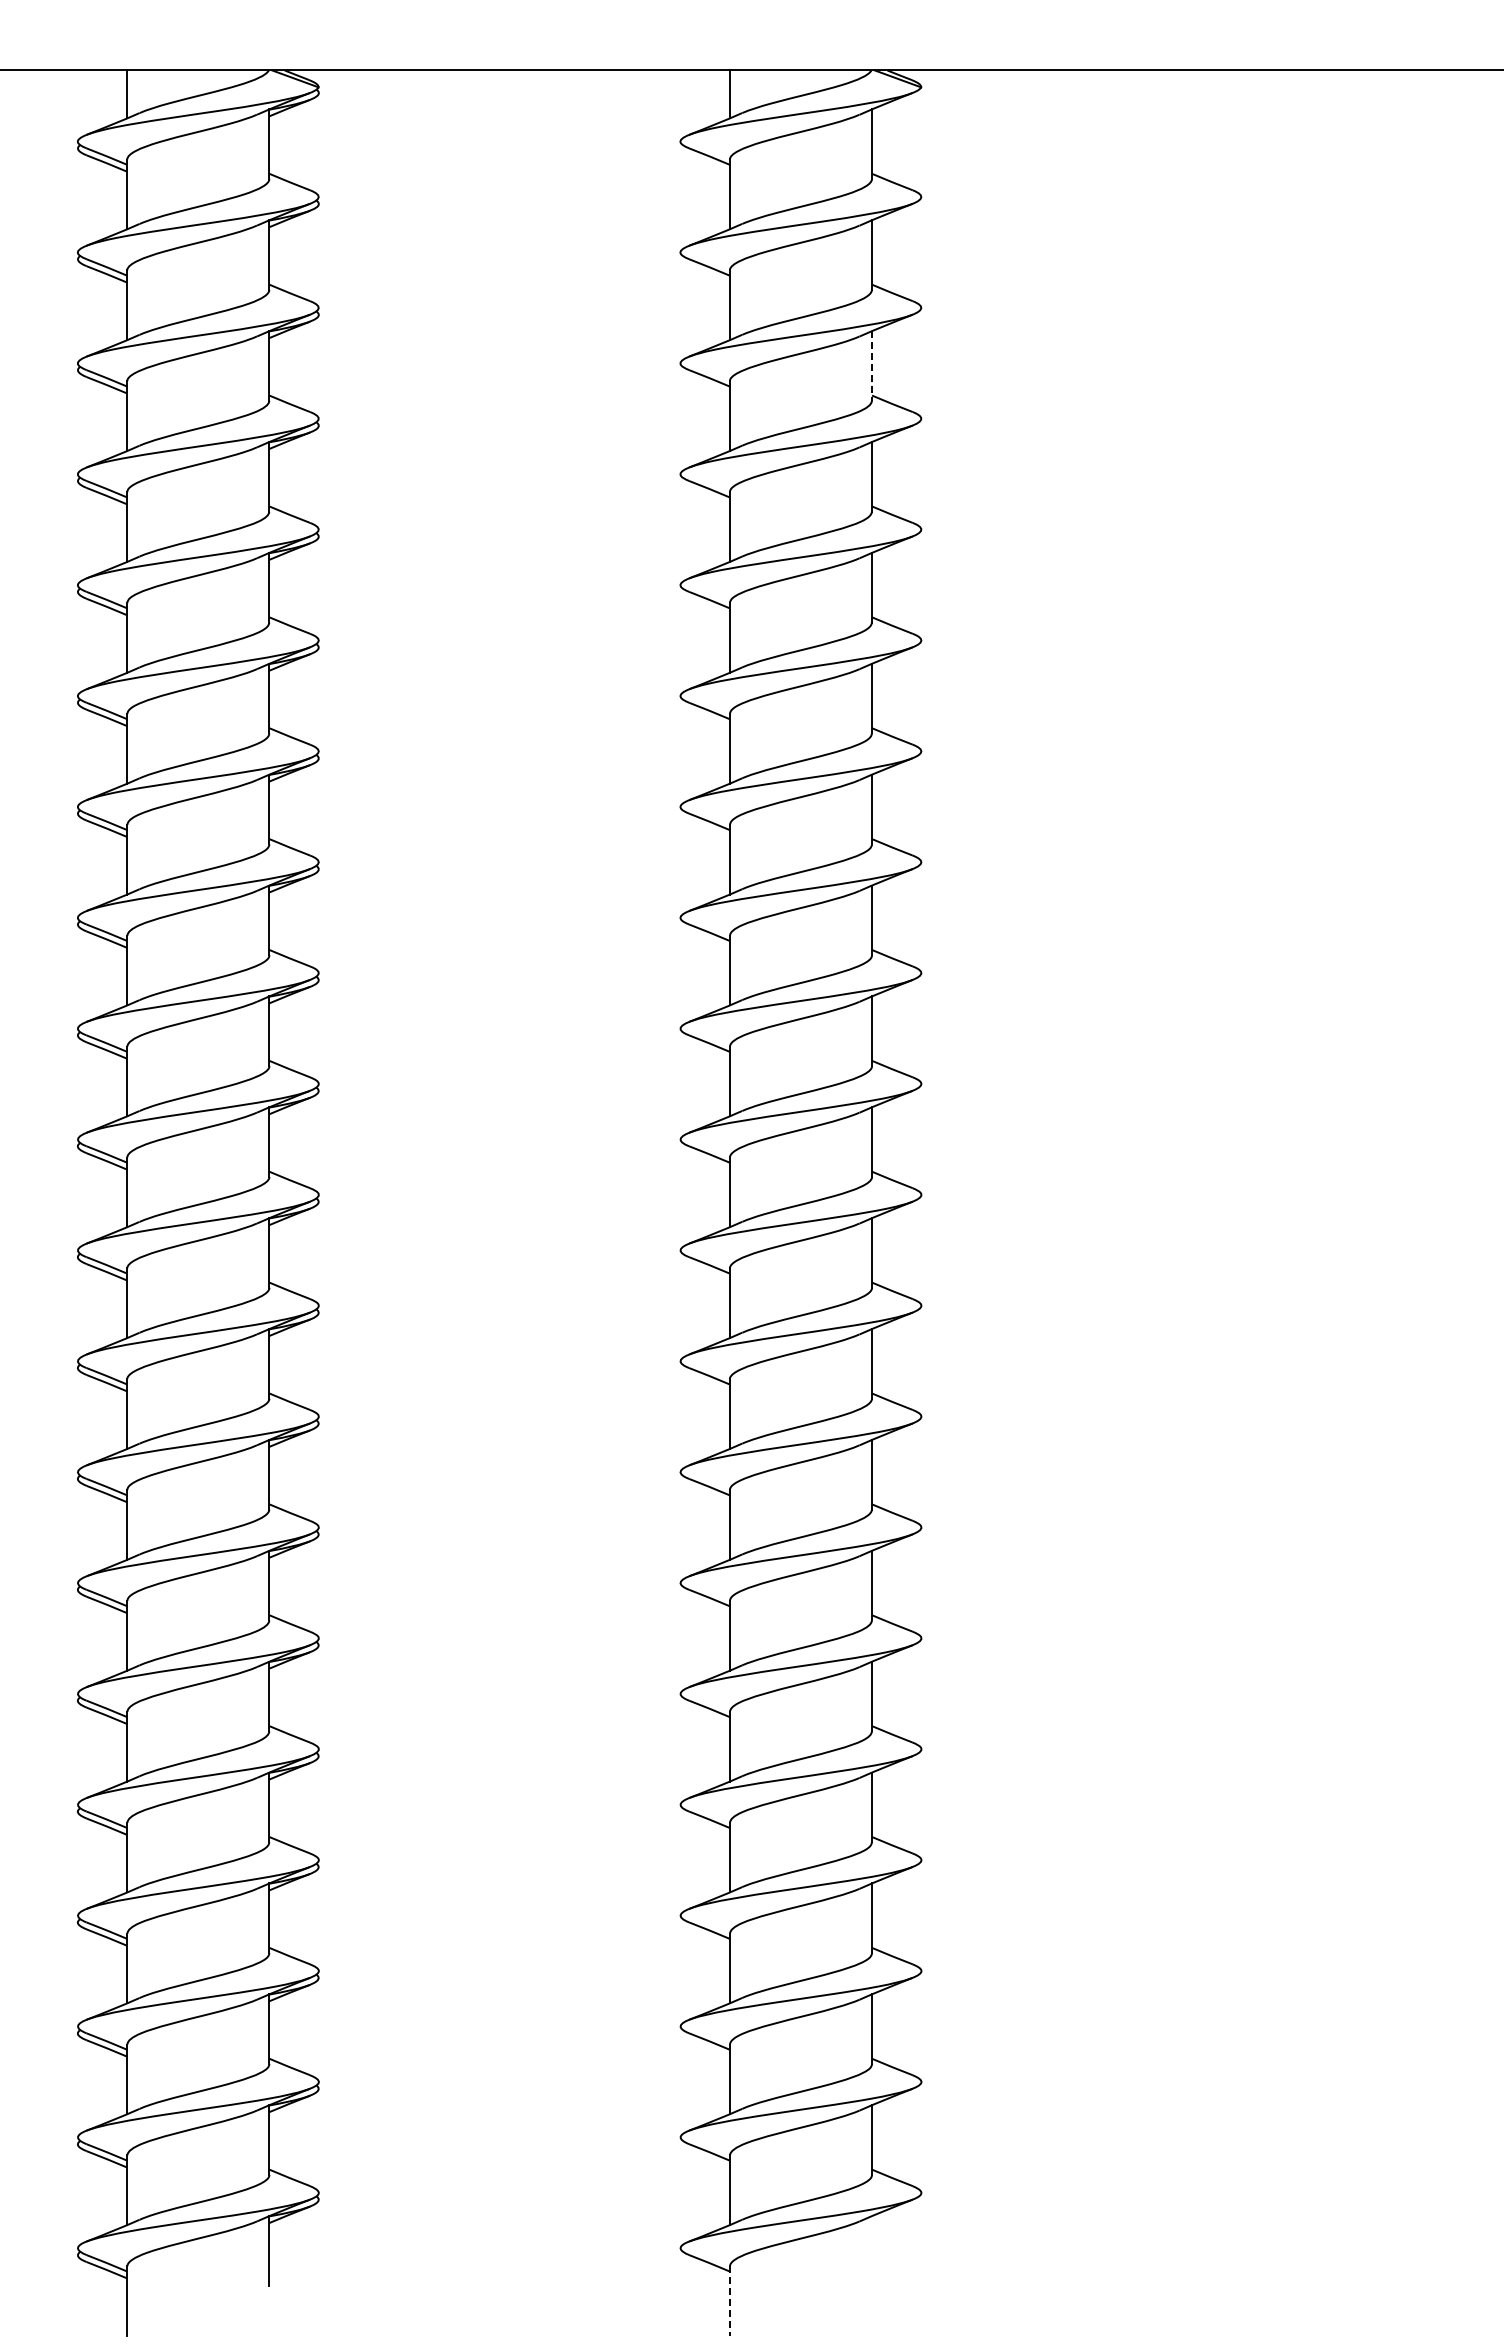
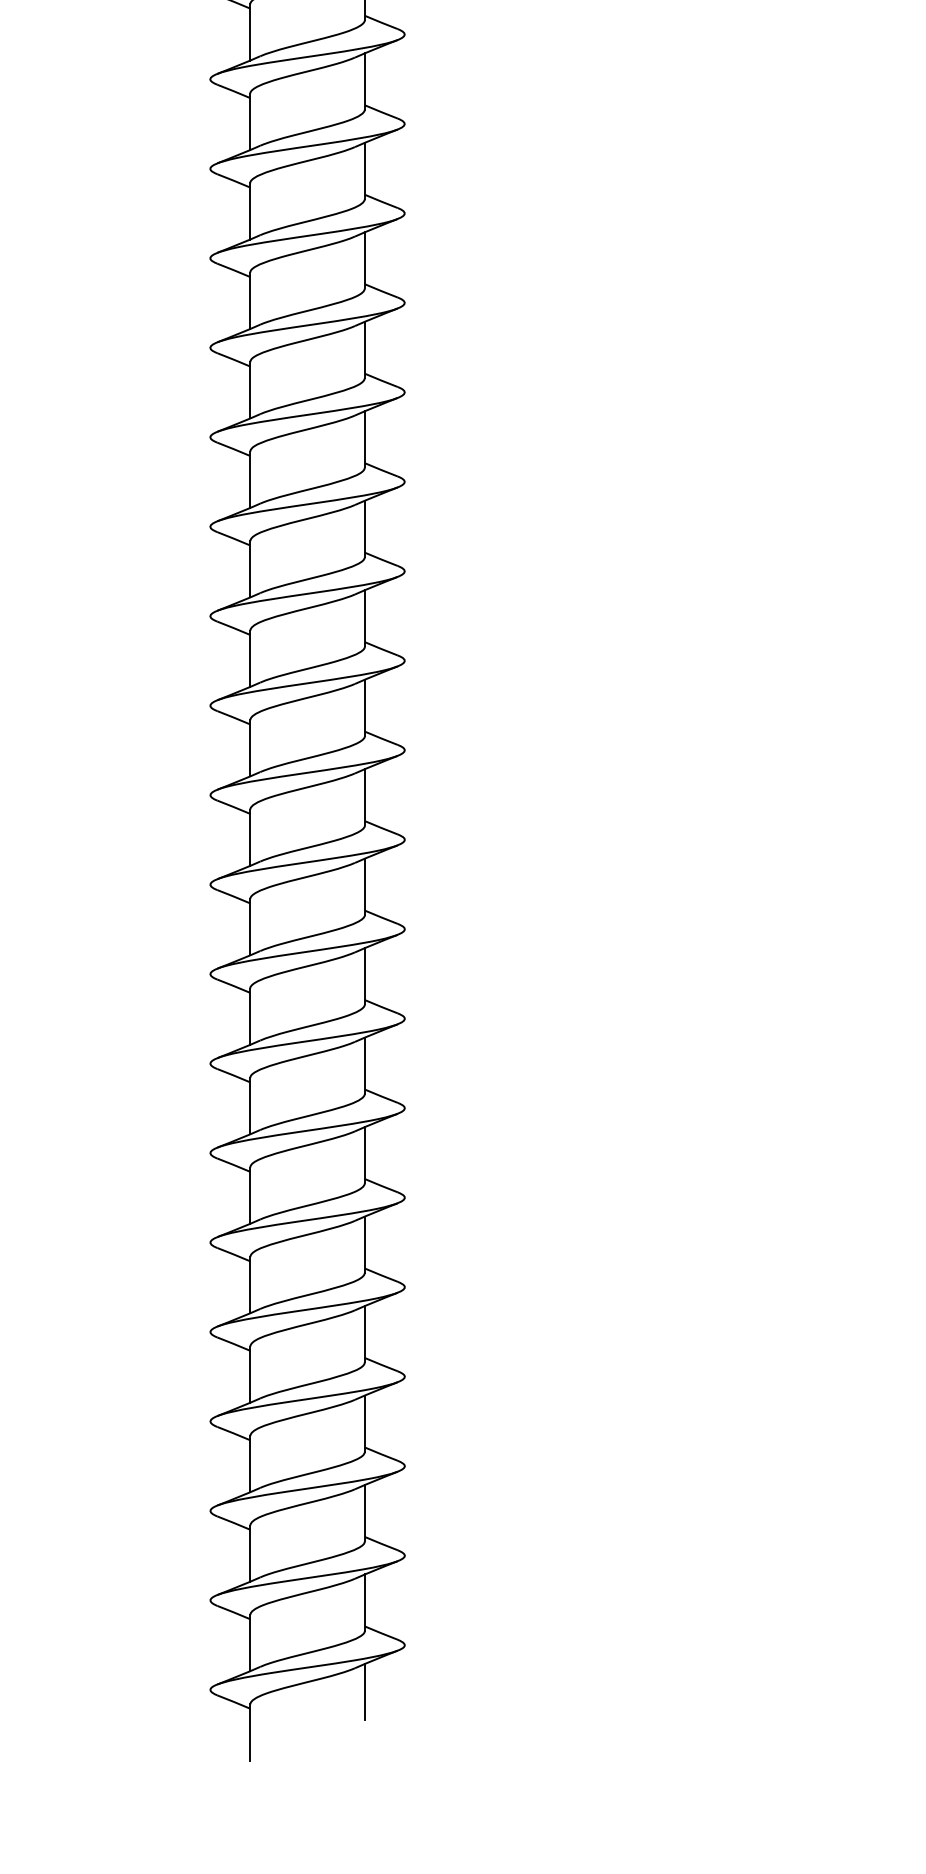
line: (872, 365) -> (365, 170), dashed -> solid
line: (872, 2250) -> (365, 1691), added
line: (729, 2301) -> (249, 1732), dashed -> solid

